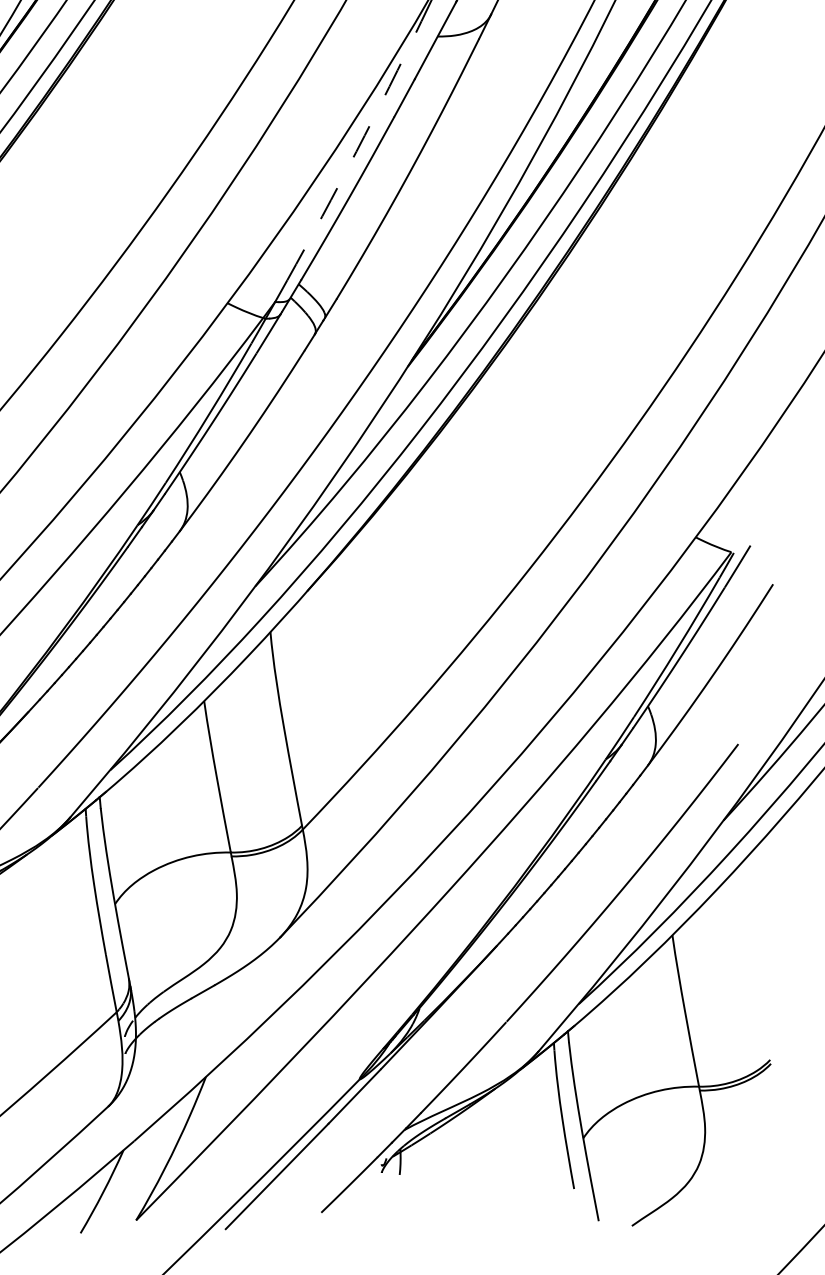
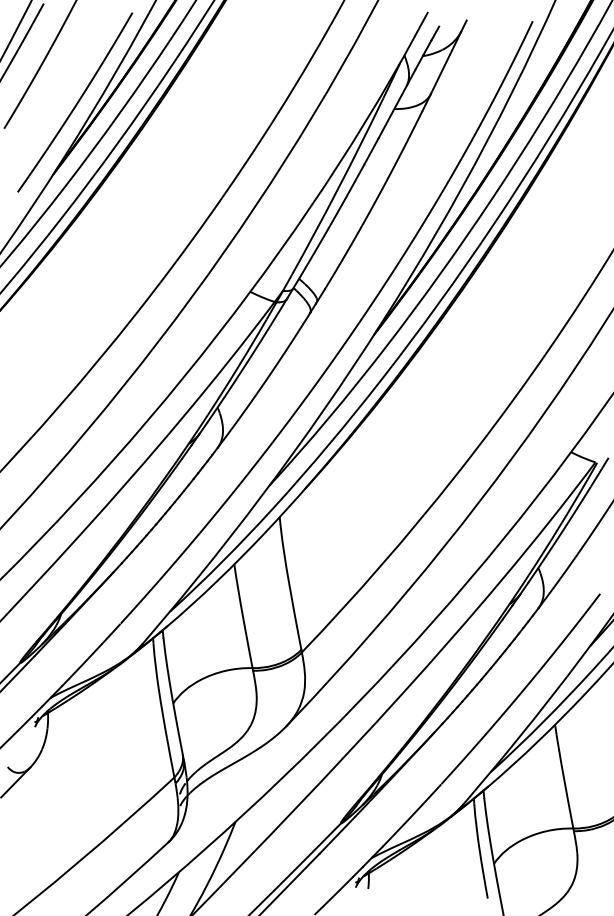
arc: (356, 152) -> (338, 188), dashed -> solid

